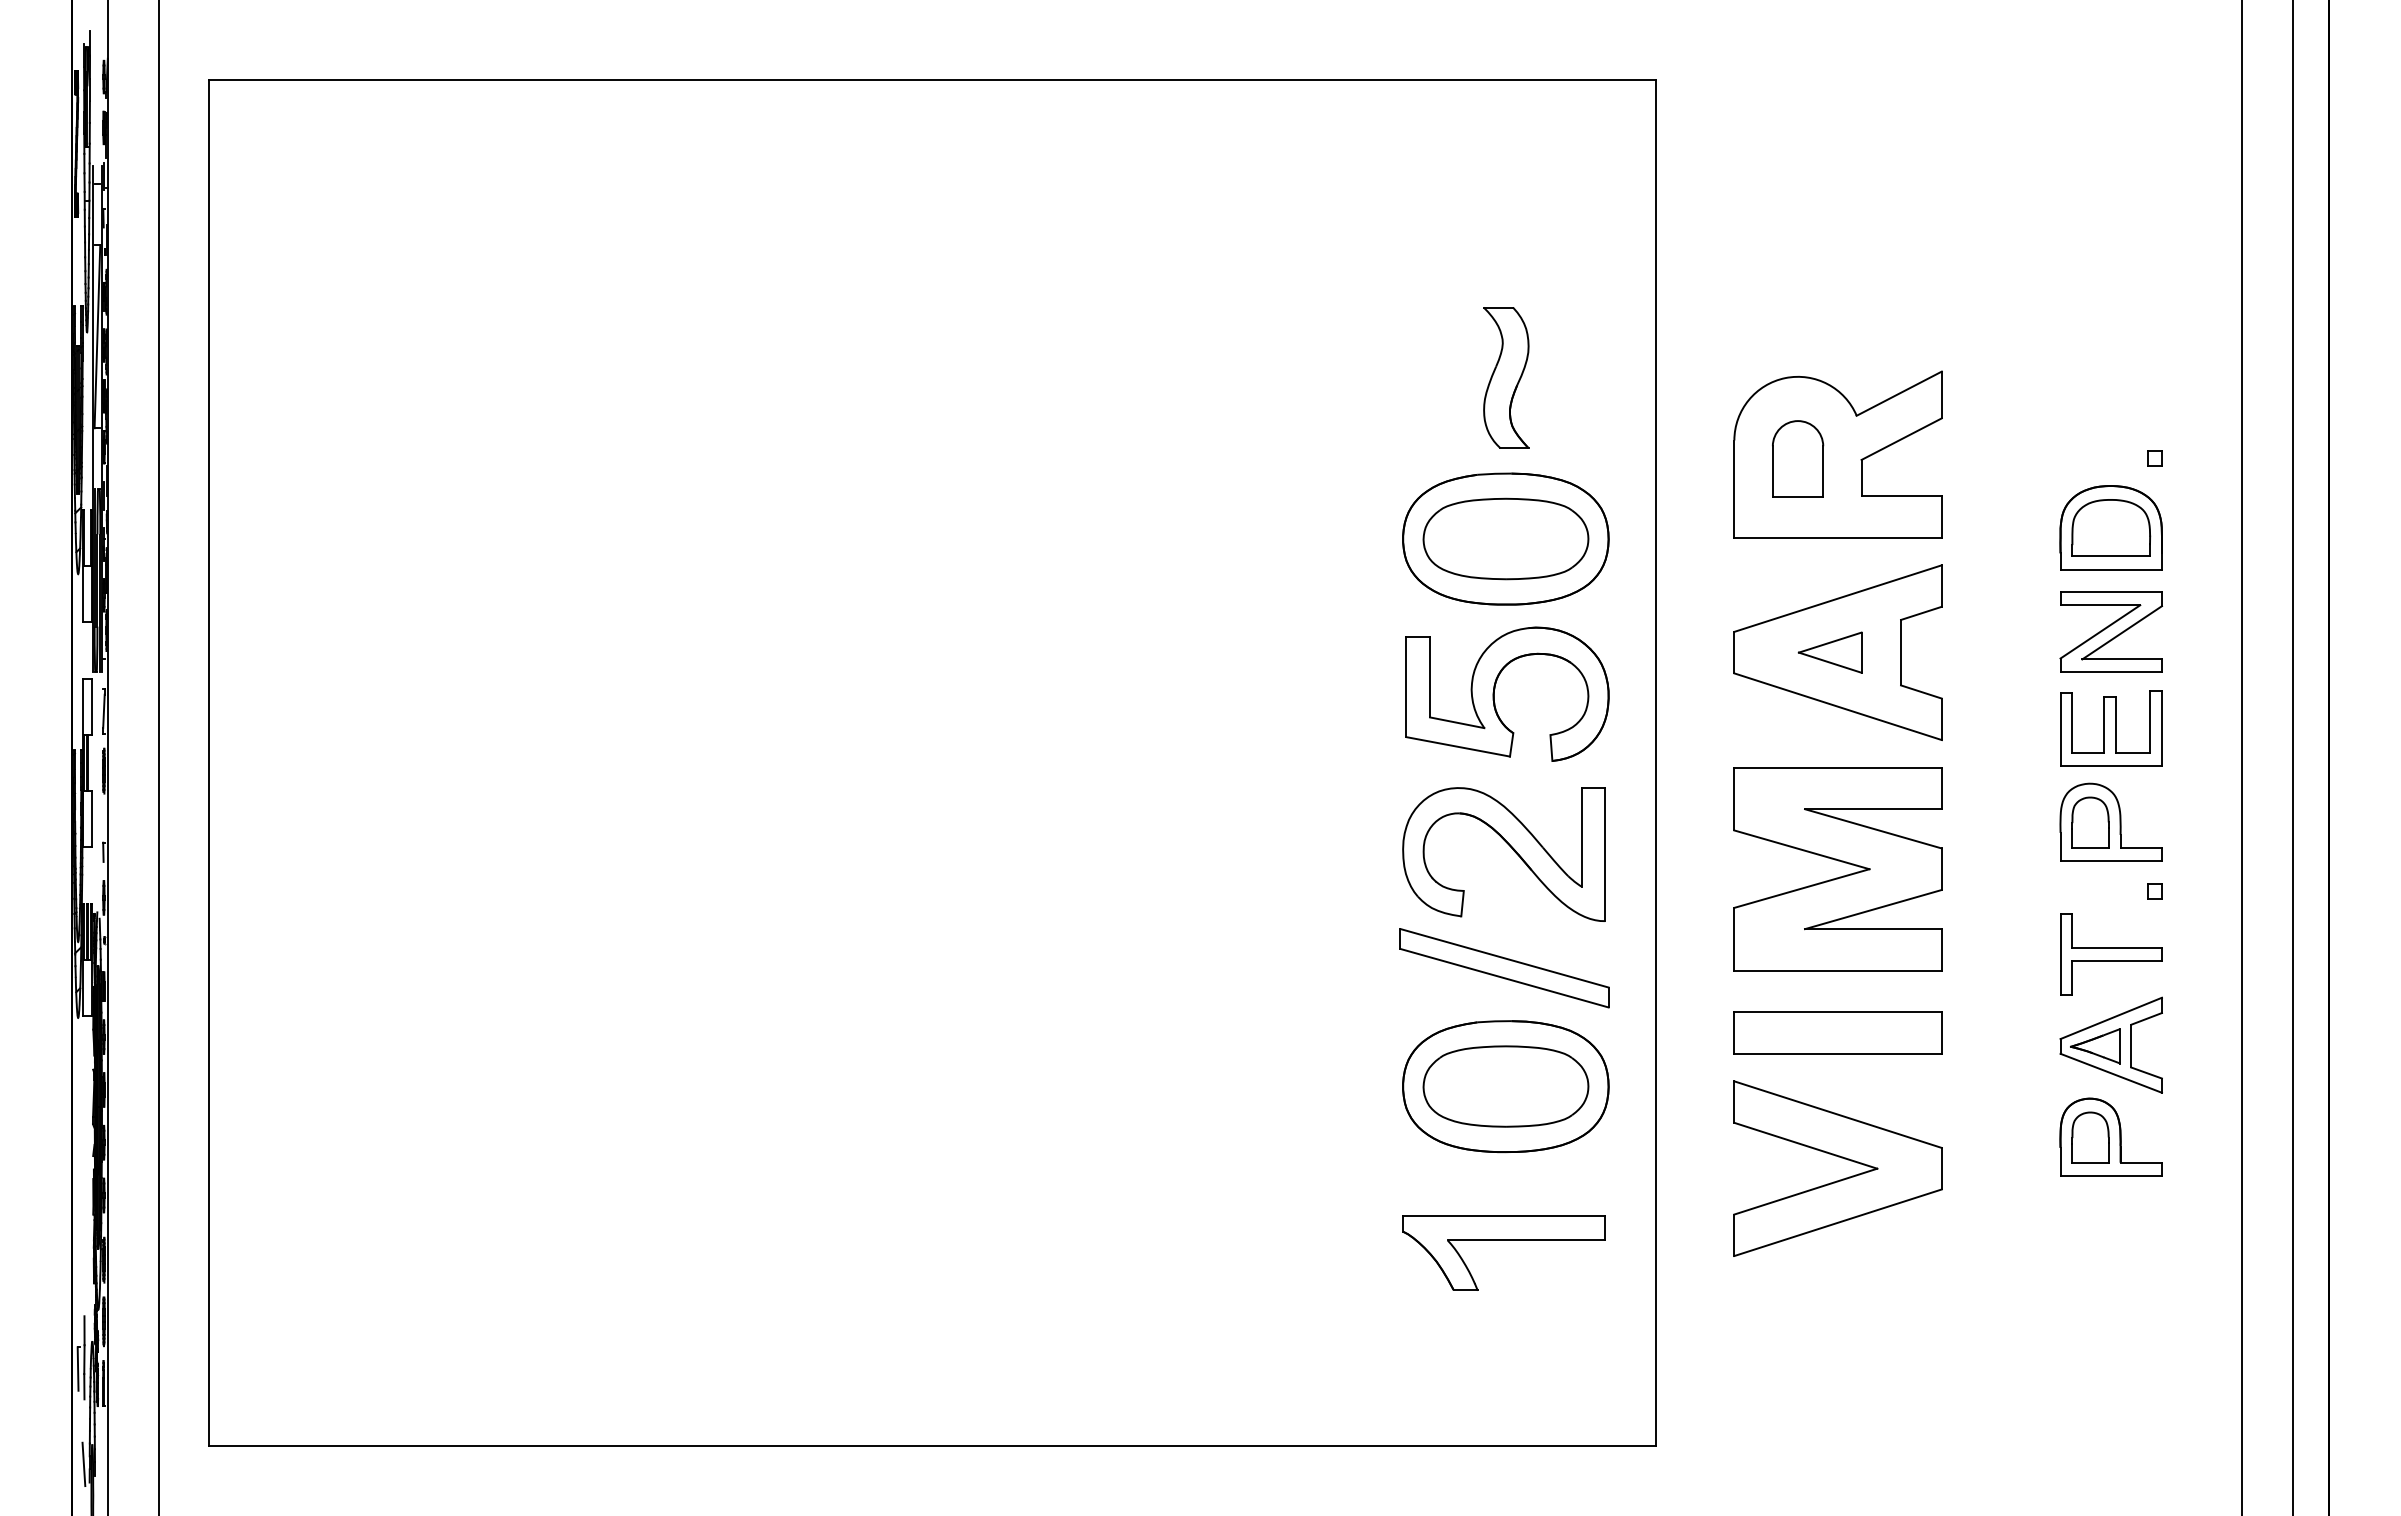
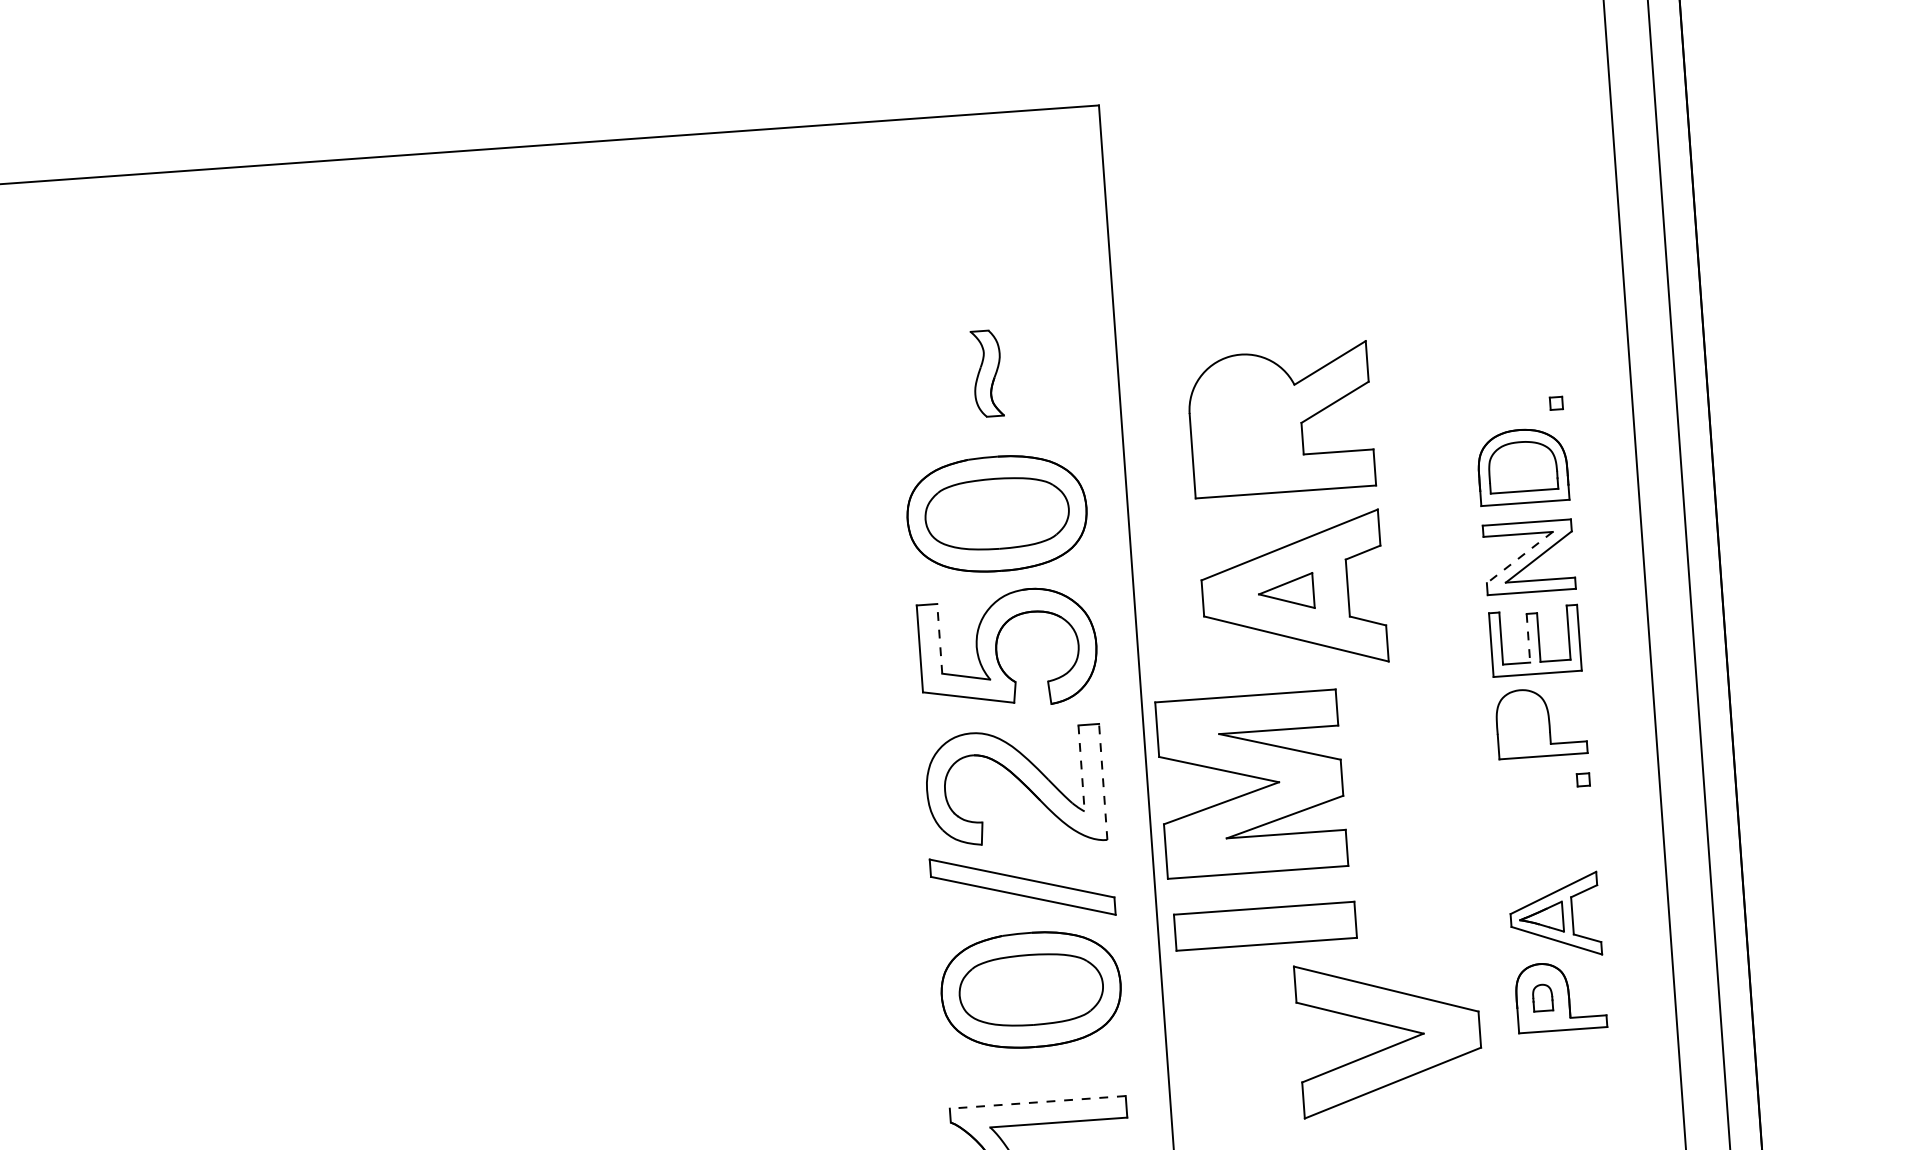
part: (1506, 377) -> (987, 373), size x0.7
part: (1798, 458) -> (1246, 425), removed
line: (2100, 631) -> (1519, 557), solid -> dashed
line: (1430, 676) -> (940, 638), solid -> dashed
line: (2103, 724) -> (1528, 637), solid -> dashed
part: (2090, 822) -> (1523, 723), removed
line: (1581, 837) -> (1081, 768), solid -> dashed
line: (1605, 854) -> (1103, 781), solid -> dashed
part: (1839, 876) -> (1253, 790), moved
part: (2111, 954) -> (1549, 837), removed
part: (1837, 1032) -> (1264, 925), moved
part: (2090, 1137) -> (1542, 997), size x0.6
part: (1841, 1158) -> (1391, 1027), moved
line: (1503, 1215) -> (1037, 1102), solid -> dashed

